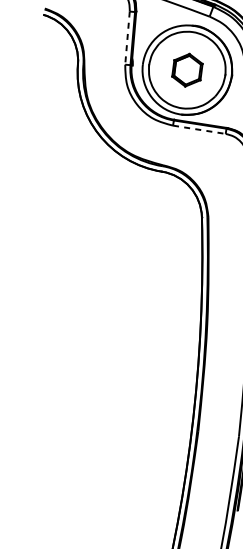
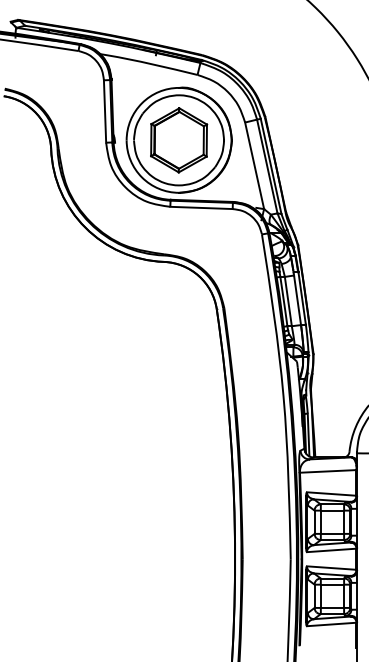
line: (127, 38) -> (105, 111), dashed -> solid
part: (187, 70) -> (179, 140), size x1.67
line: (200, 129) -> (202, 207), dashed -> solid

